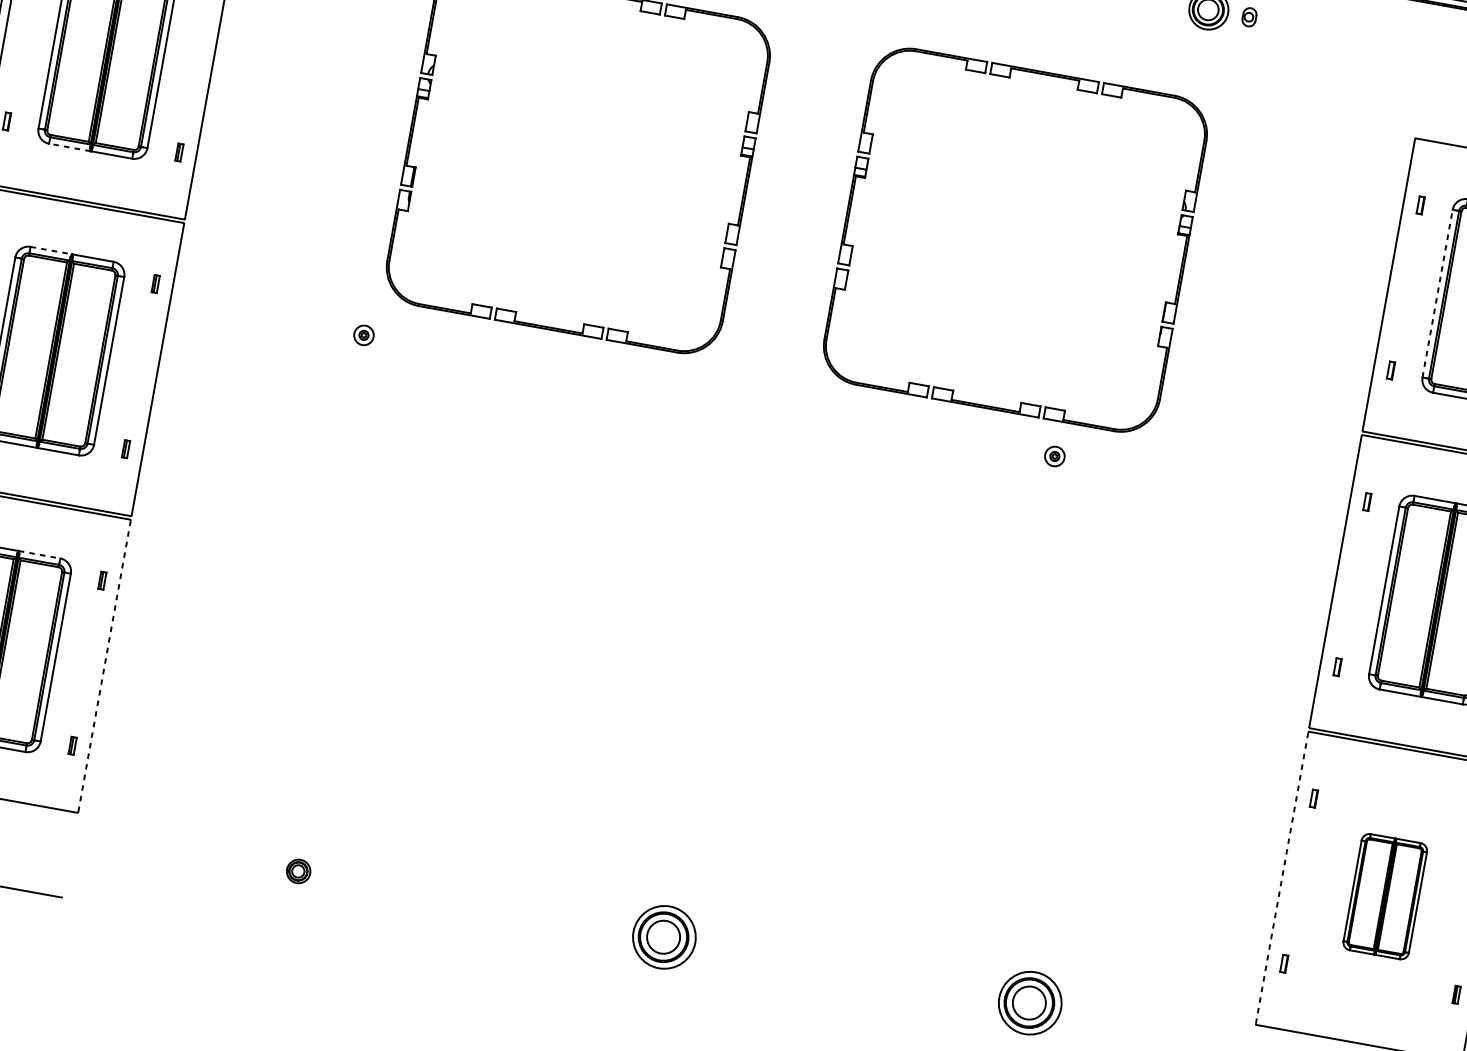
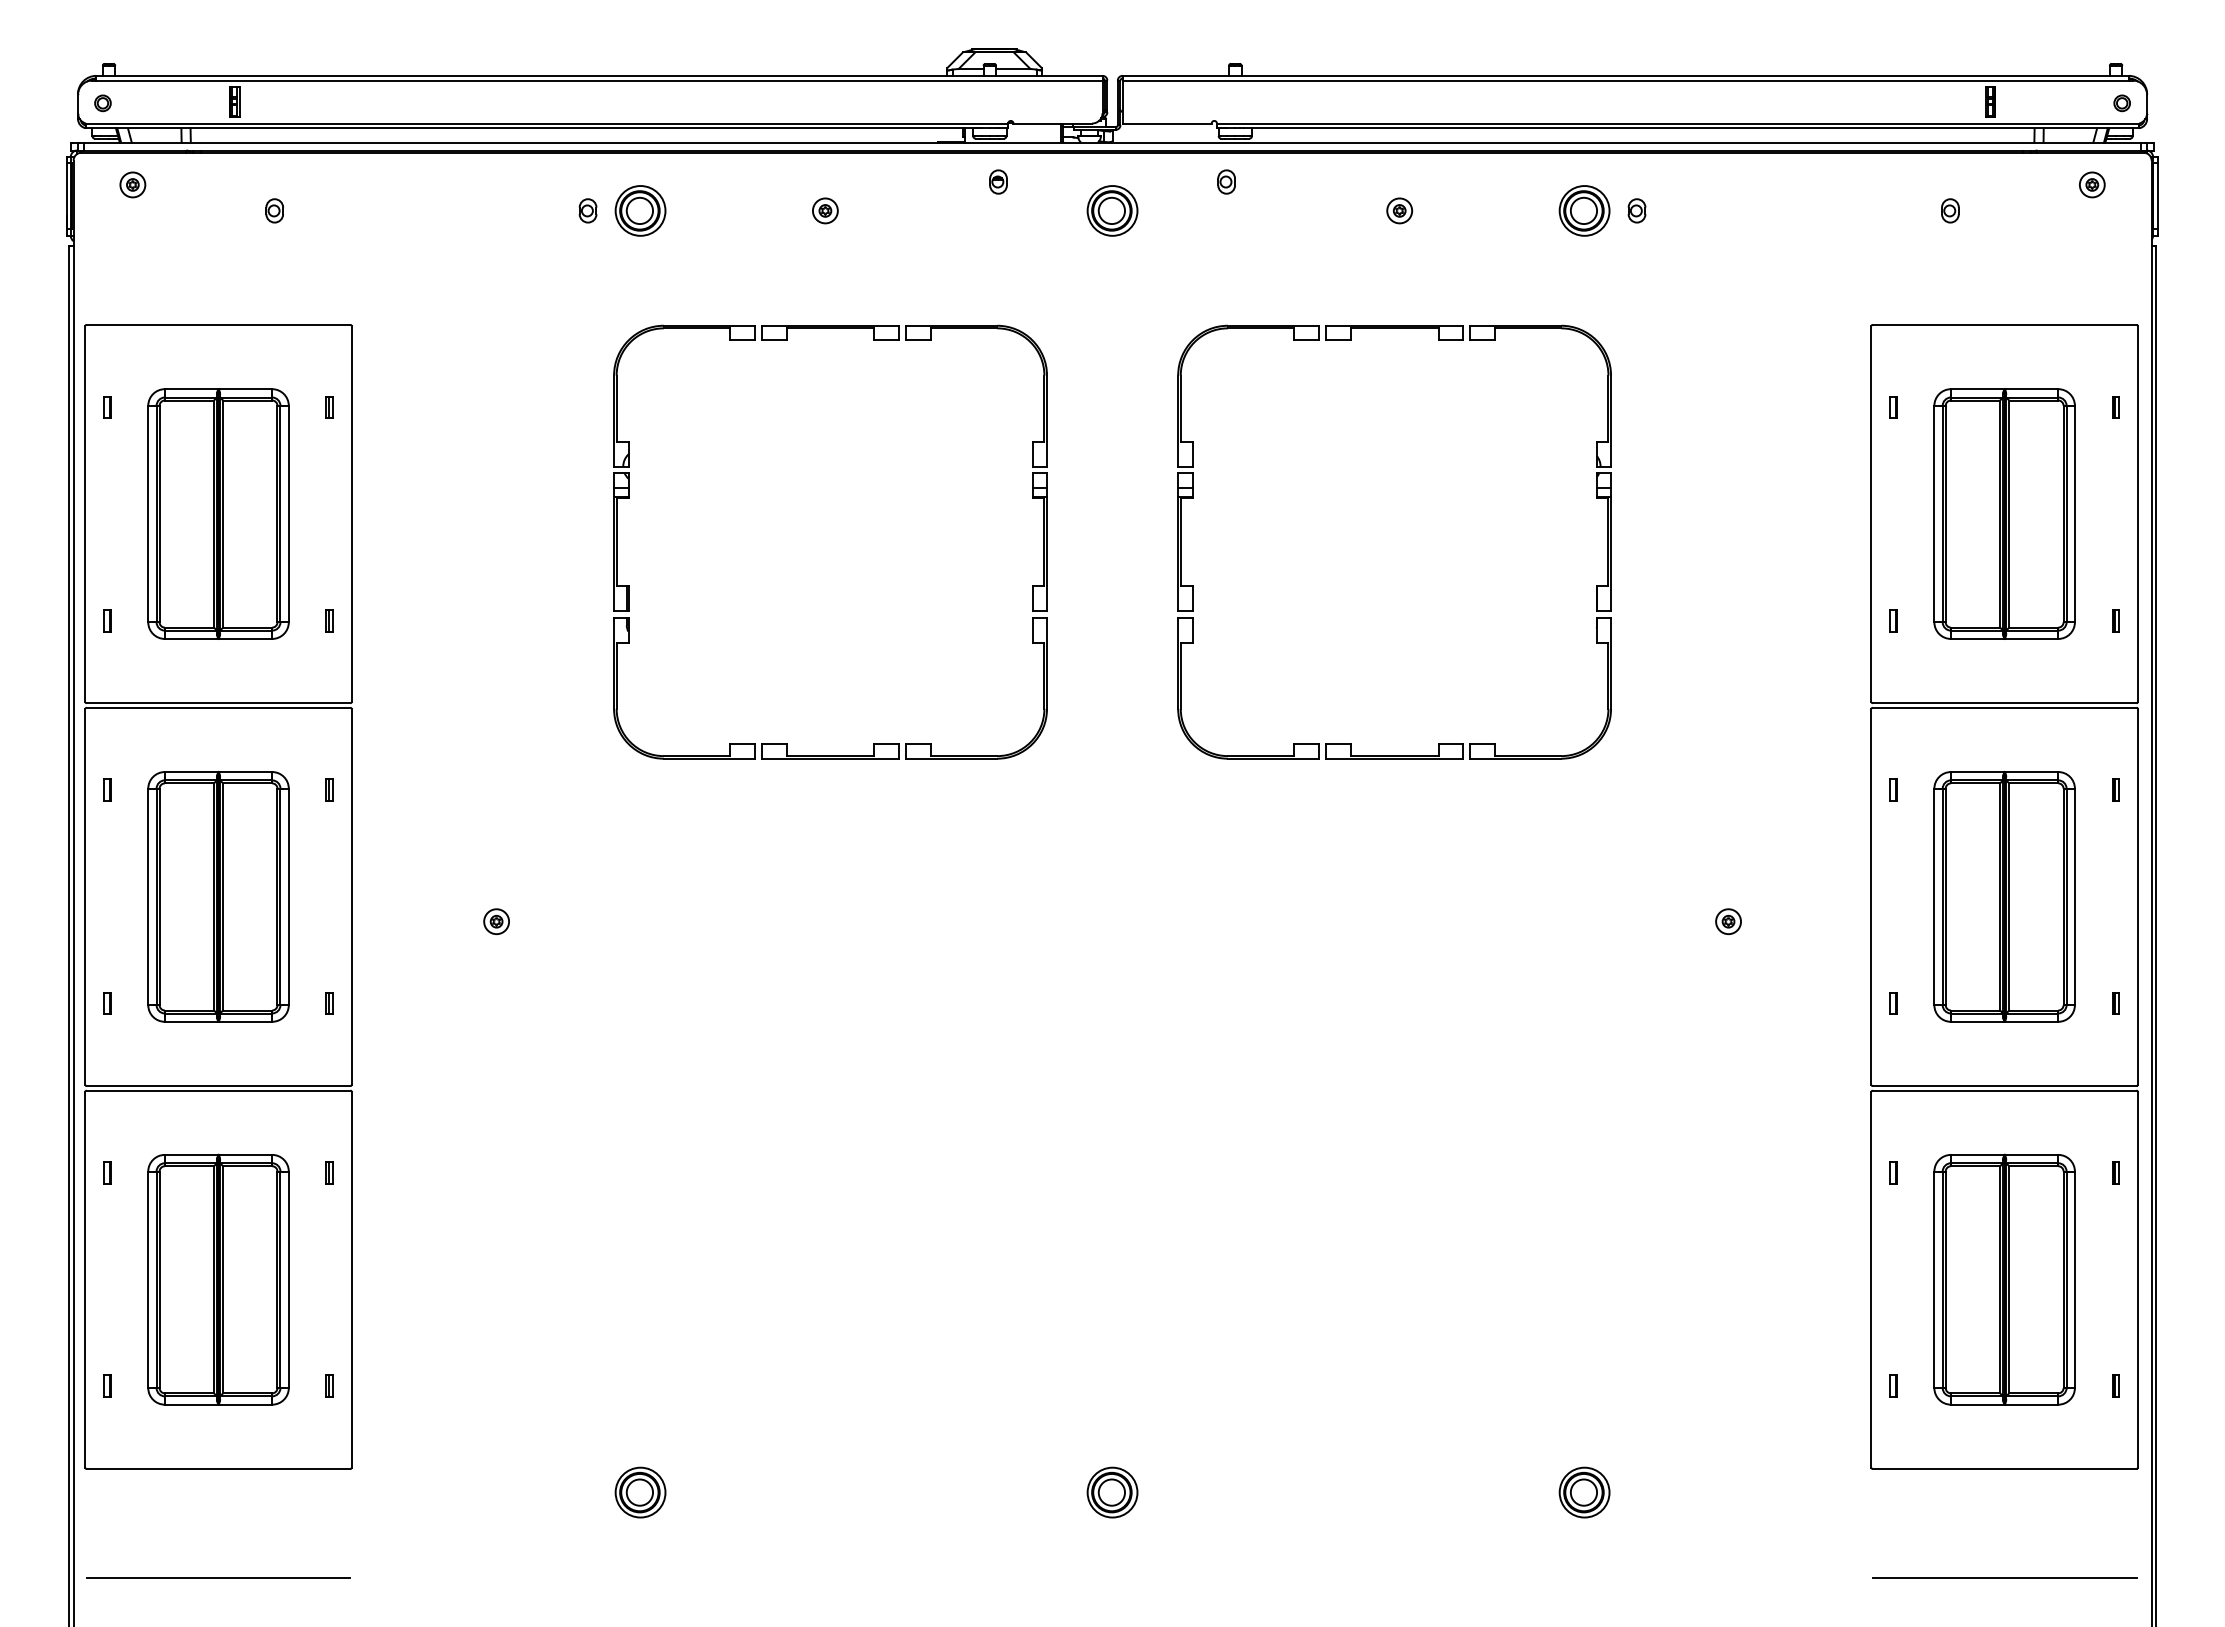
line: (69, 147) -> (191, 638), dashed -> solid
line: (51, 250) -> (191, 772), dashed -> solid
line: (1437, 293) -> (1934, 513), dashed -> solid
part: (363, 335) -> (496, 921), moved
part: (1054, 456) -> (1728, 921), moved
line: (39, 554) -> (245, 1154), dashed -> solid
line: (104, 666) -> (351, 1279), dashed -> solid
part: (298, 871) -> (640, 1492), size x1.67
line: (1282, 878) -> (1871, 1279), dashed -> solid
part: (1385, 896) -> (2004, 1279), size x1.67
part: (664, 937) -> (1112, 1492), size x0.62
part: (1030, 1003) -> (1584, 1492), size x0.62

